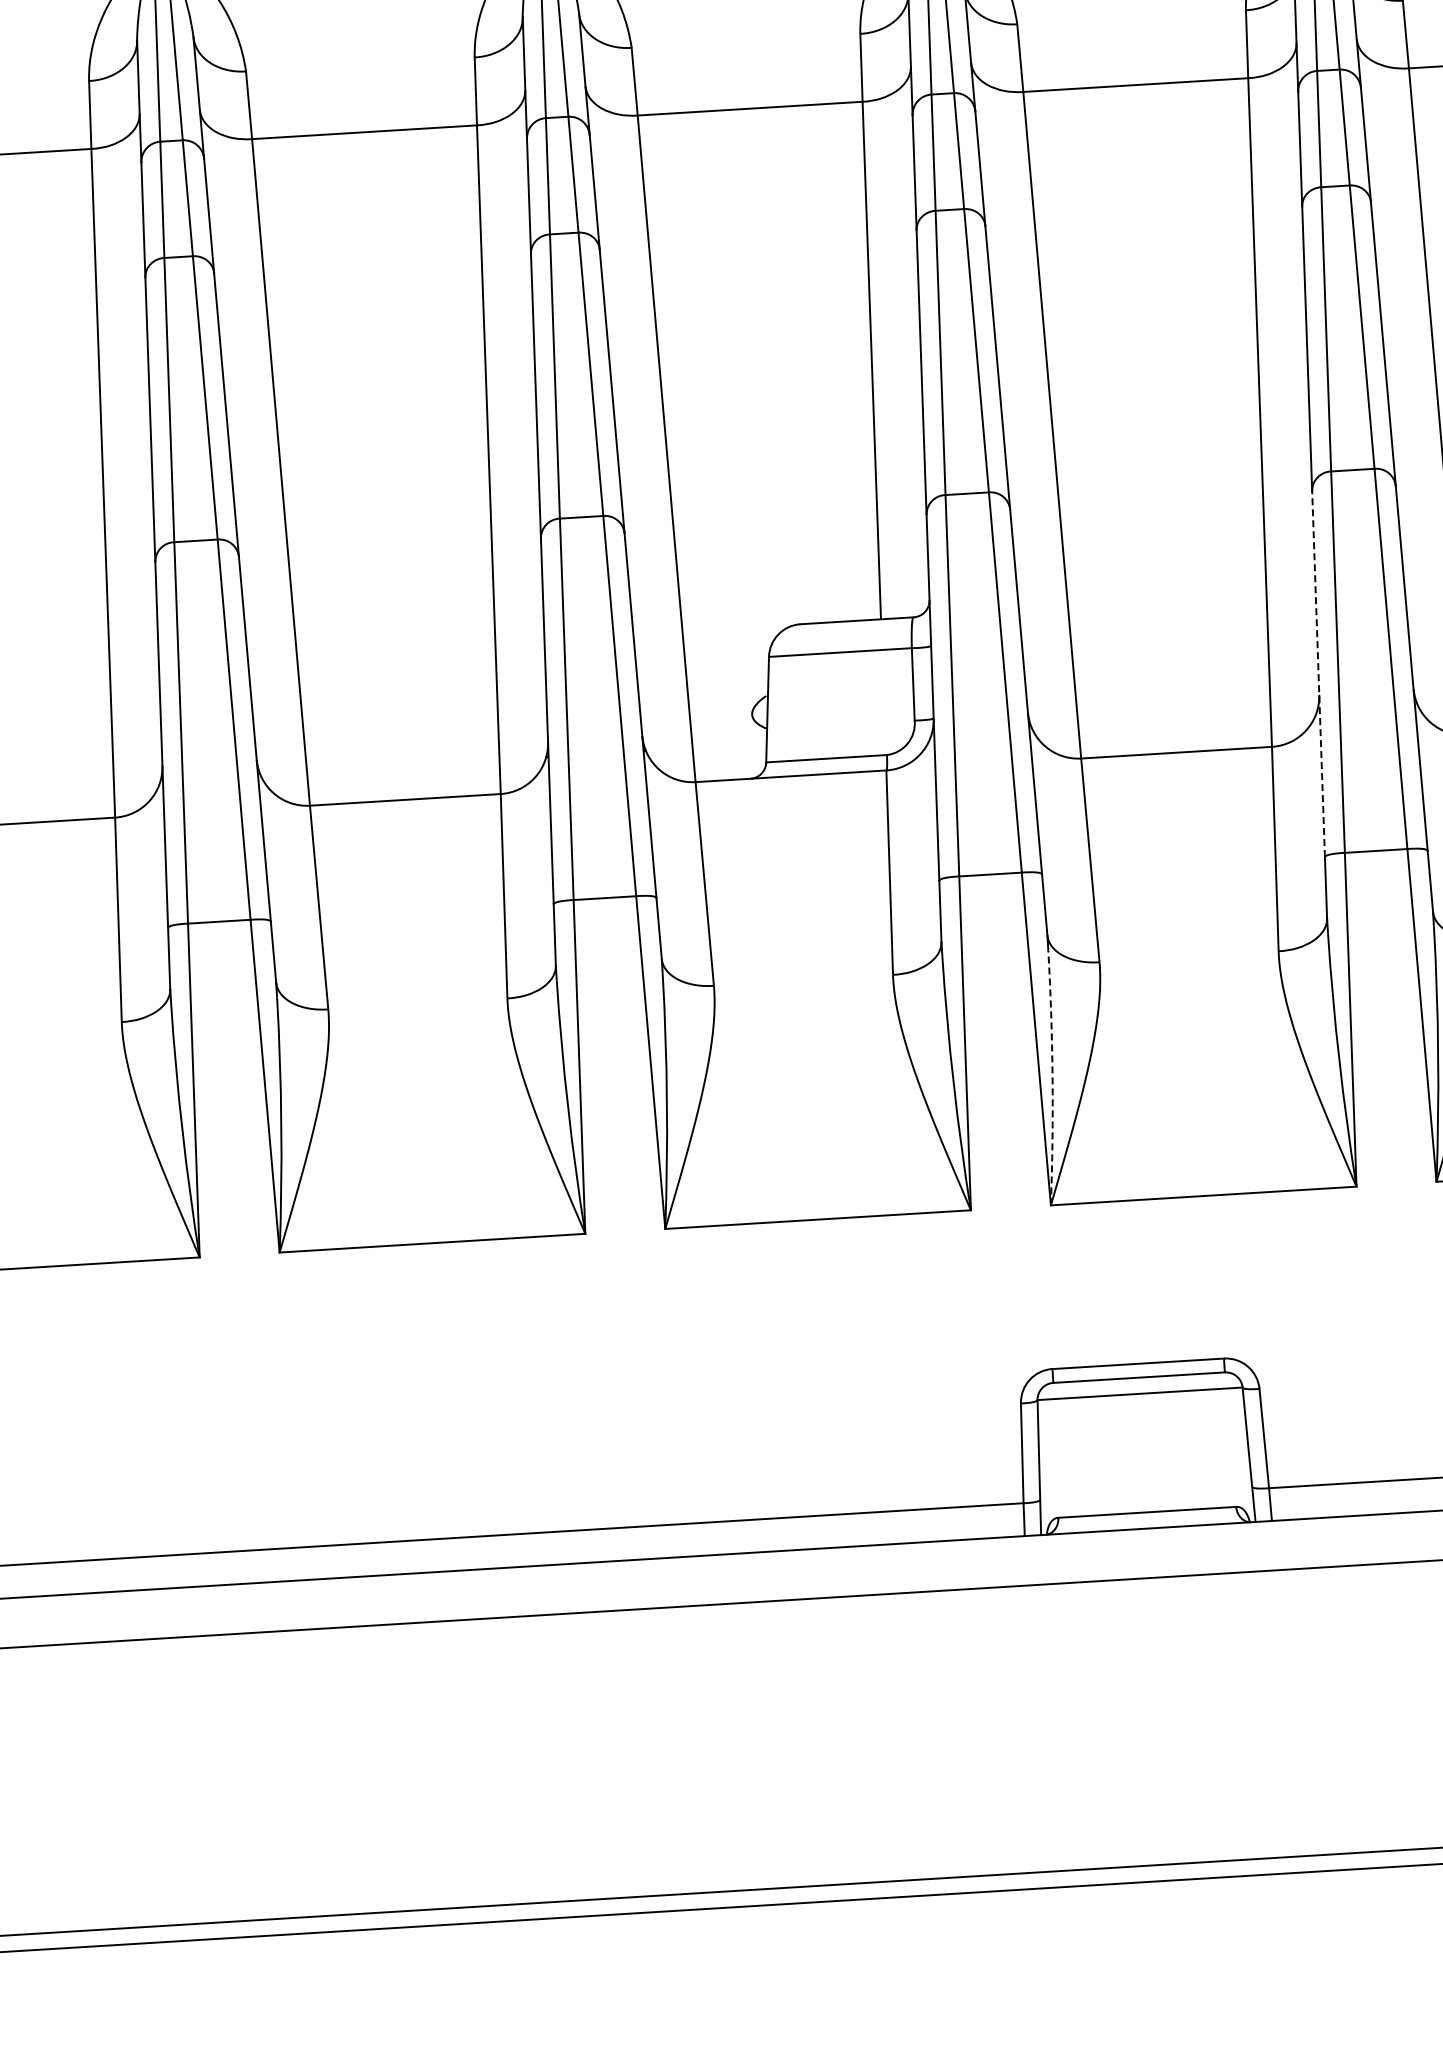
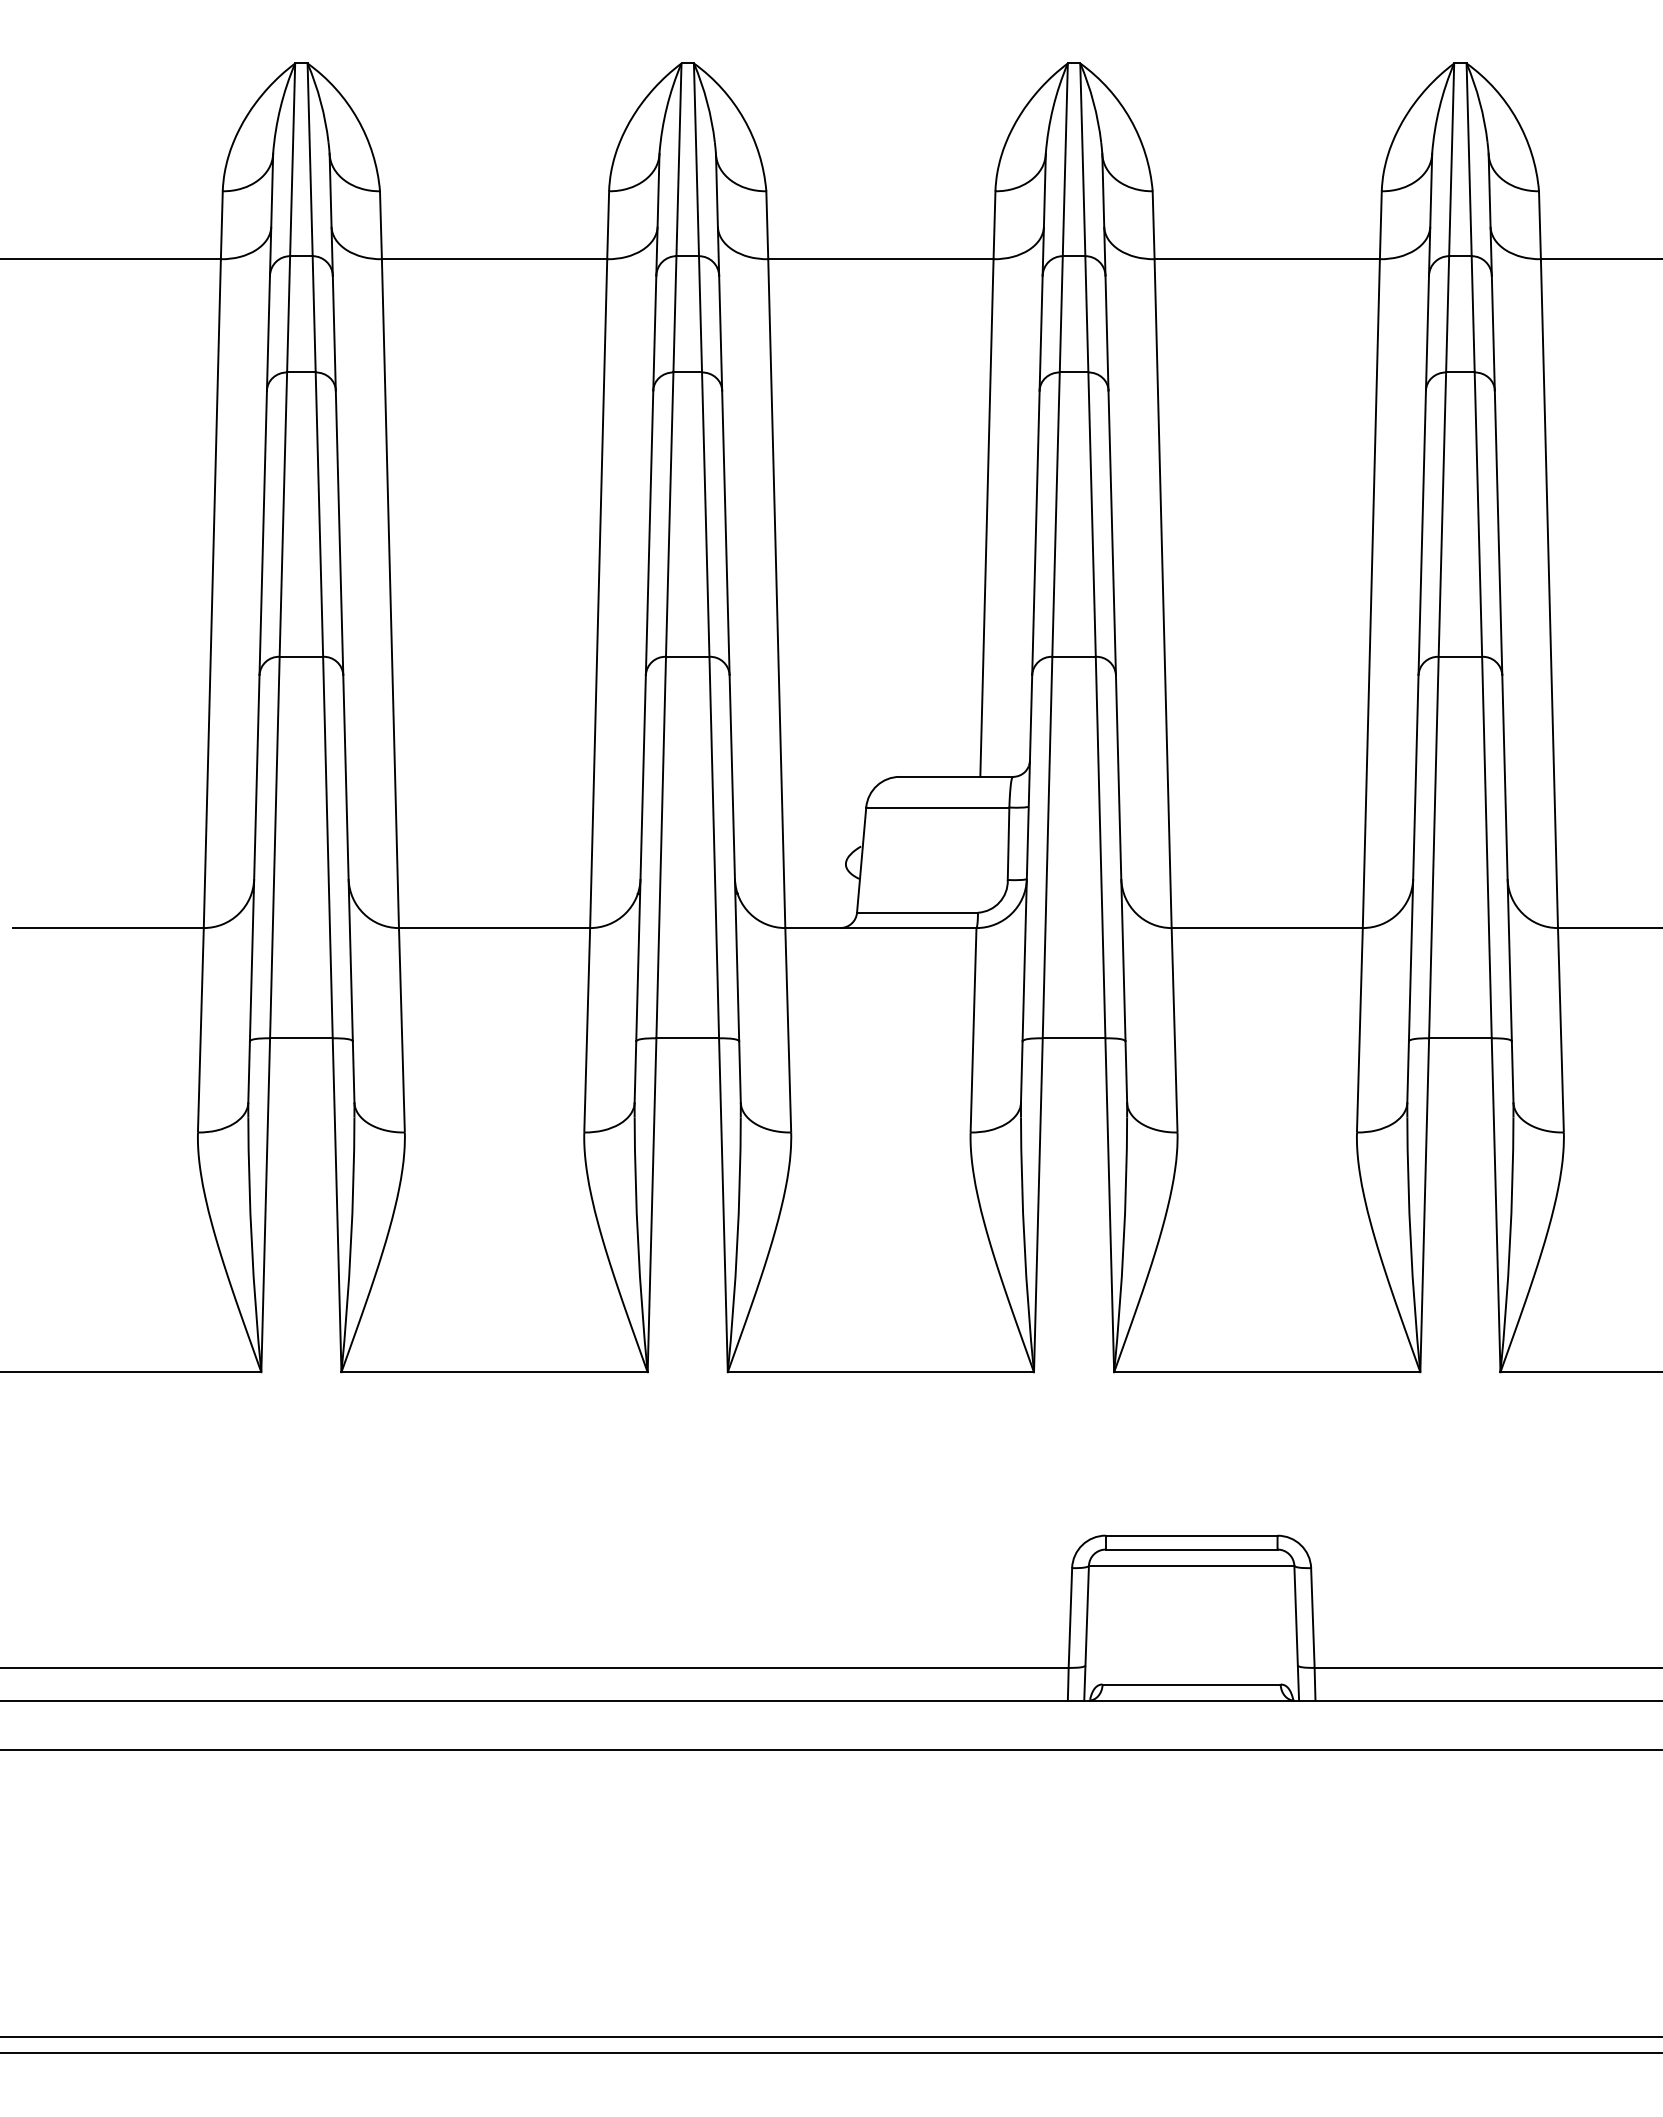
line: (1318, 673) -> (1413, 857), dashed -> solid
arc: (1052, 1077) -> (1123, 1244), dashed -> solid

